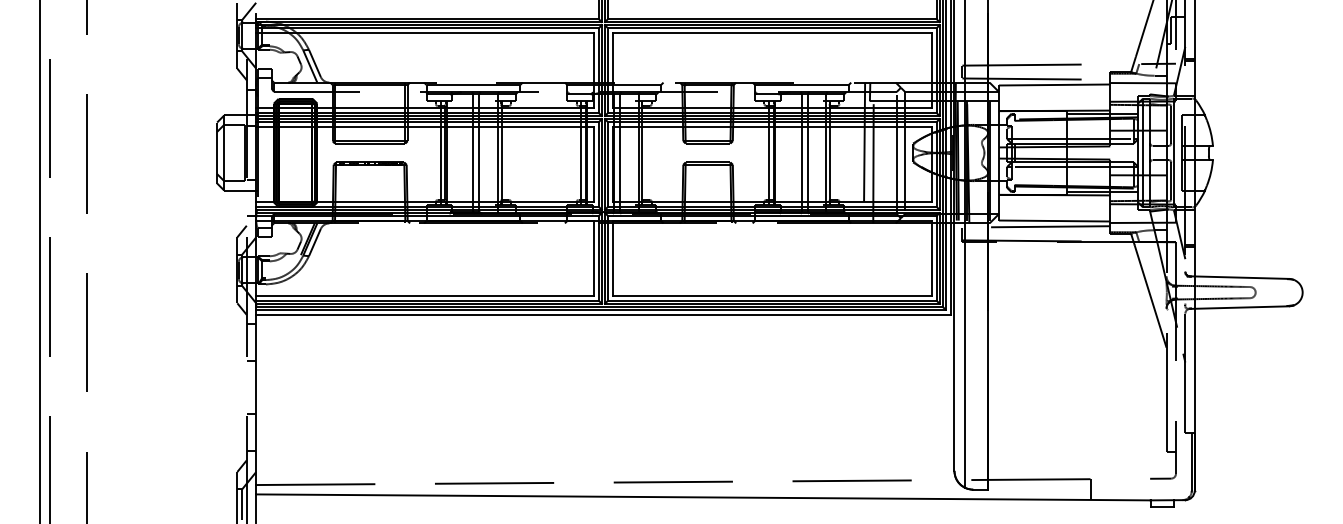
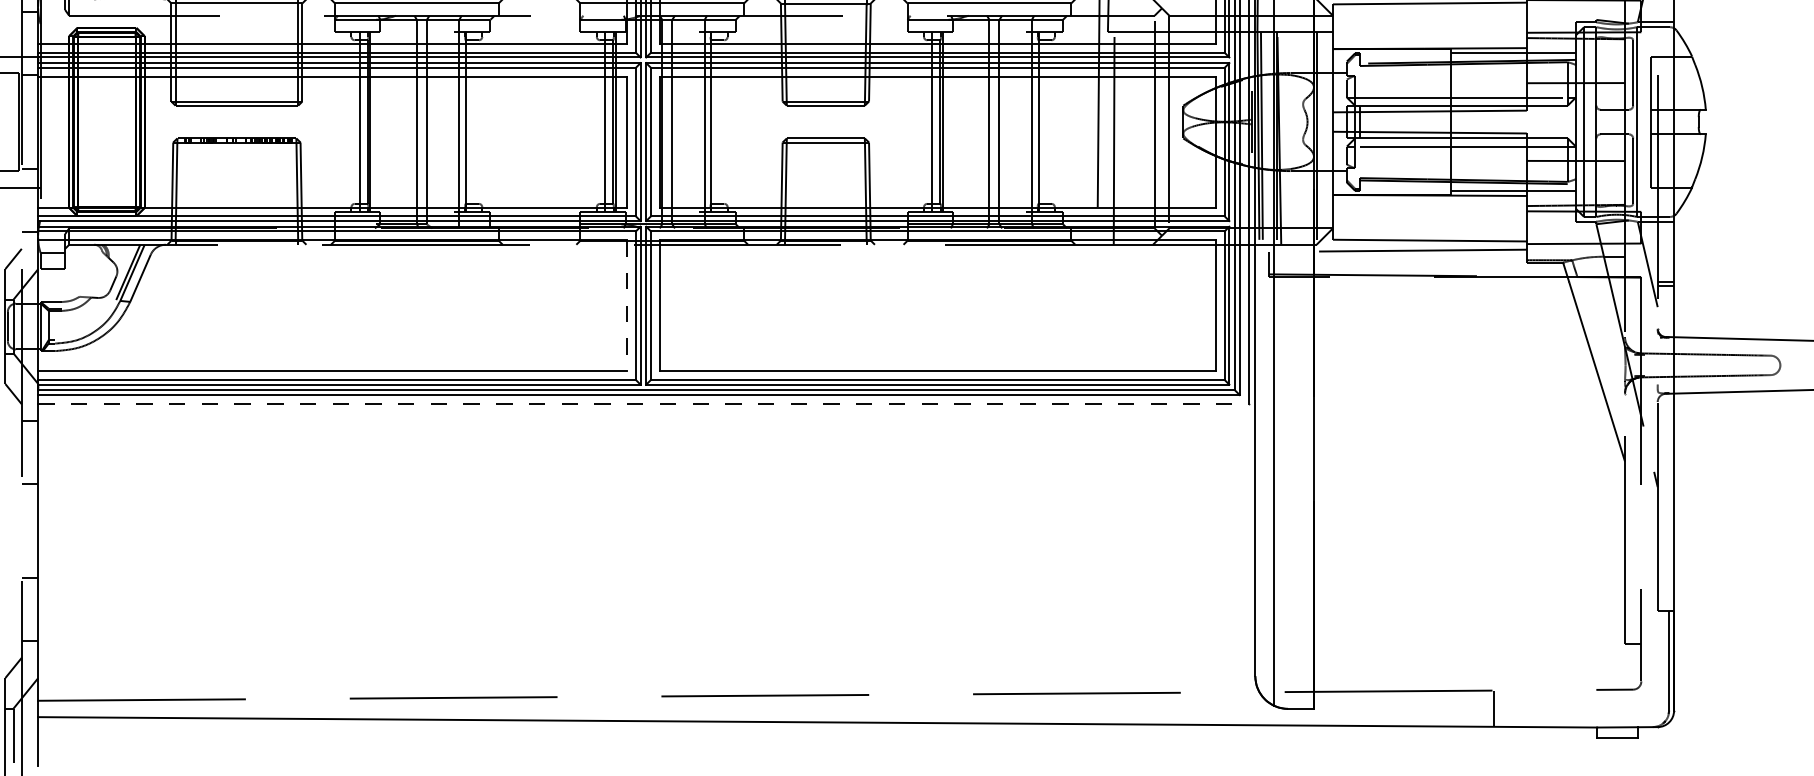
line: (594, 258) -> (627, 305), solid -> dashed
line: (603, 314) -> (643, 403), solid -> dashed

